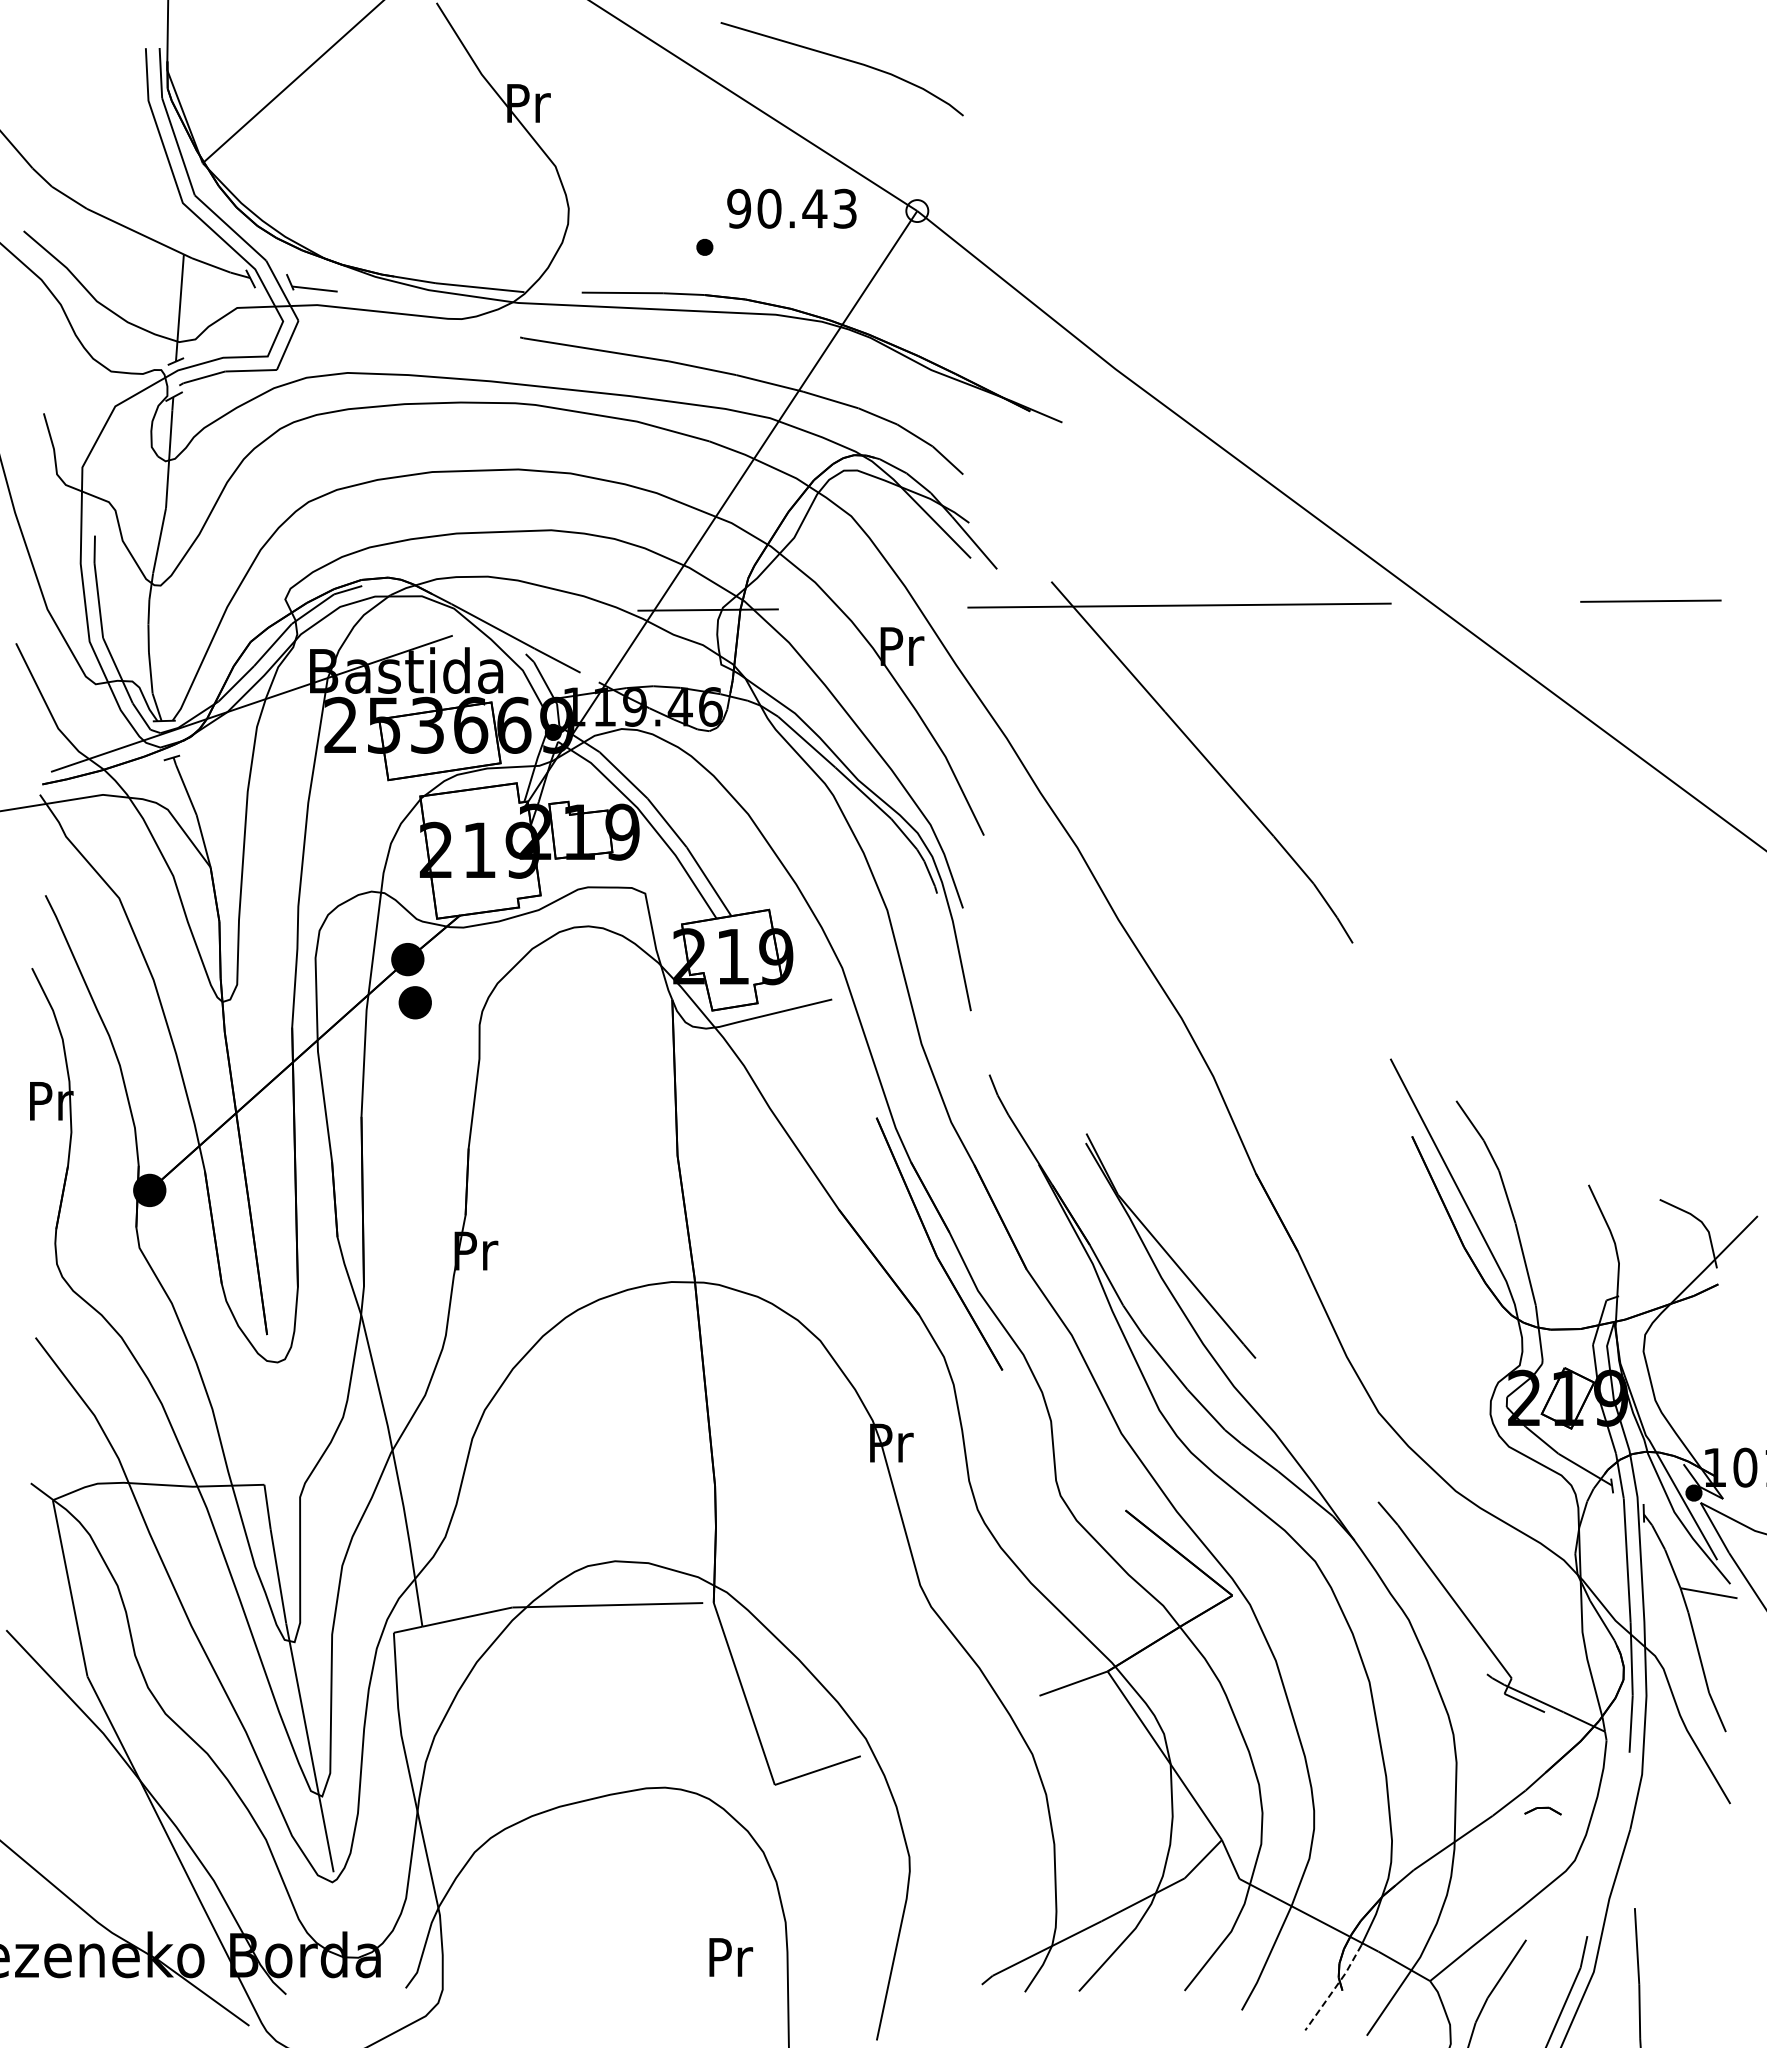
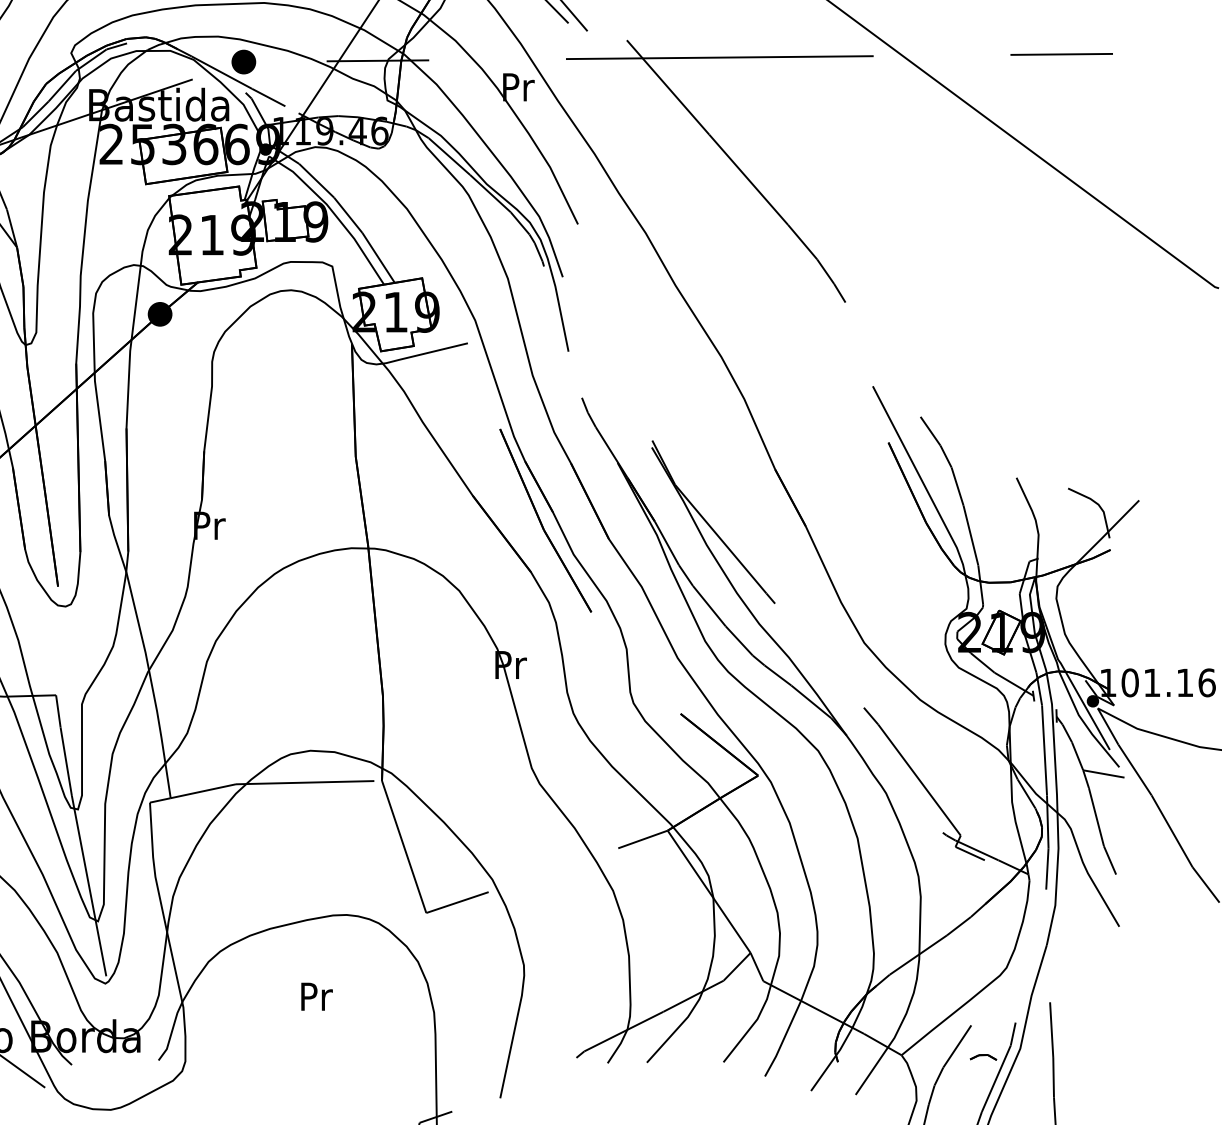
part: (414, 1002) -> (243, 61), moved
part: (1542, 1810) -> (983, 1057), moved
text: (731, 1957) -> (317, 996), moved
line: (1335, 1988) -> (832, 1060), dashed -> solid

